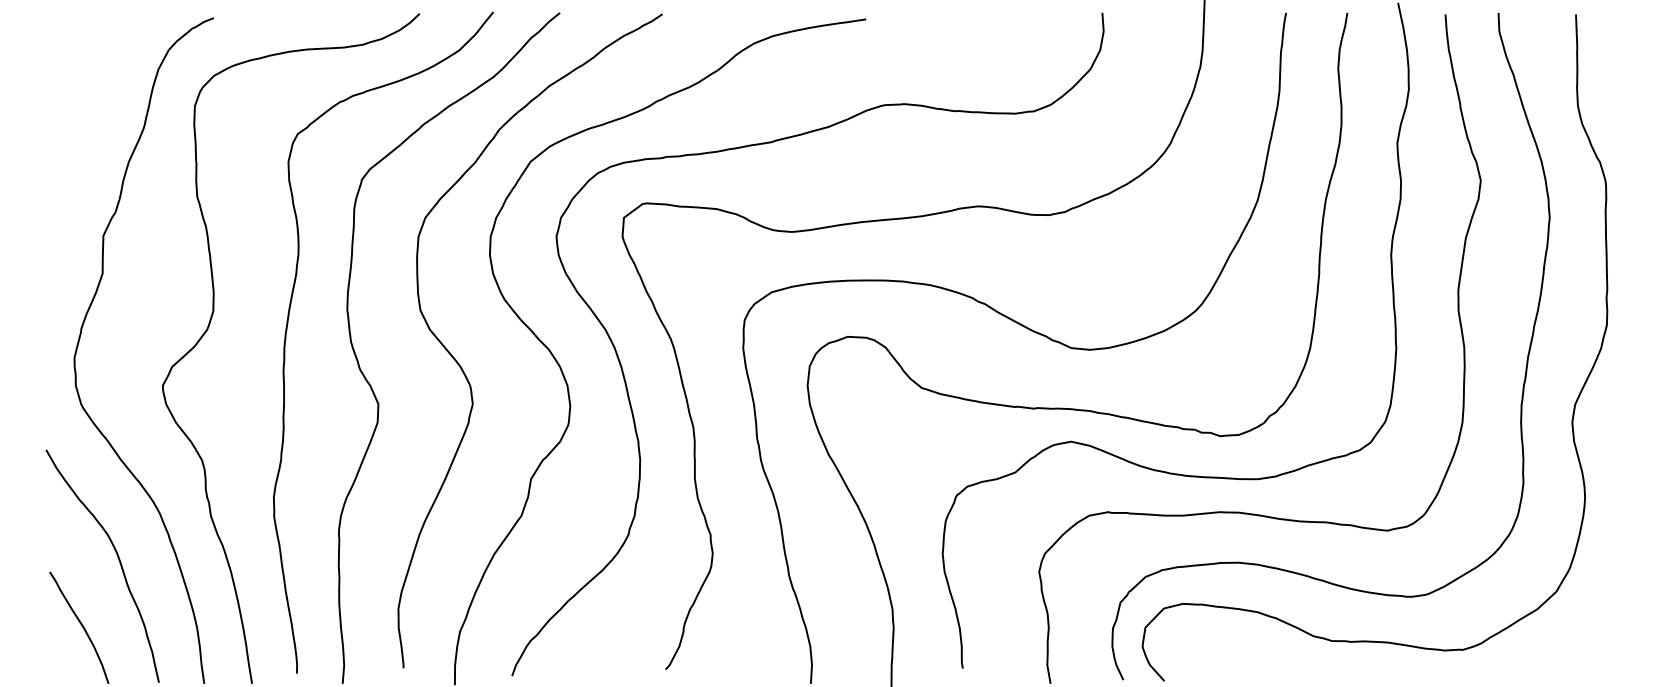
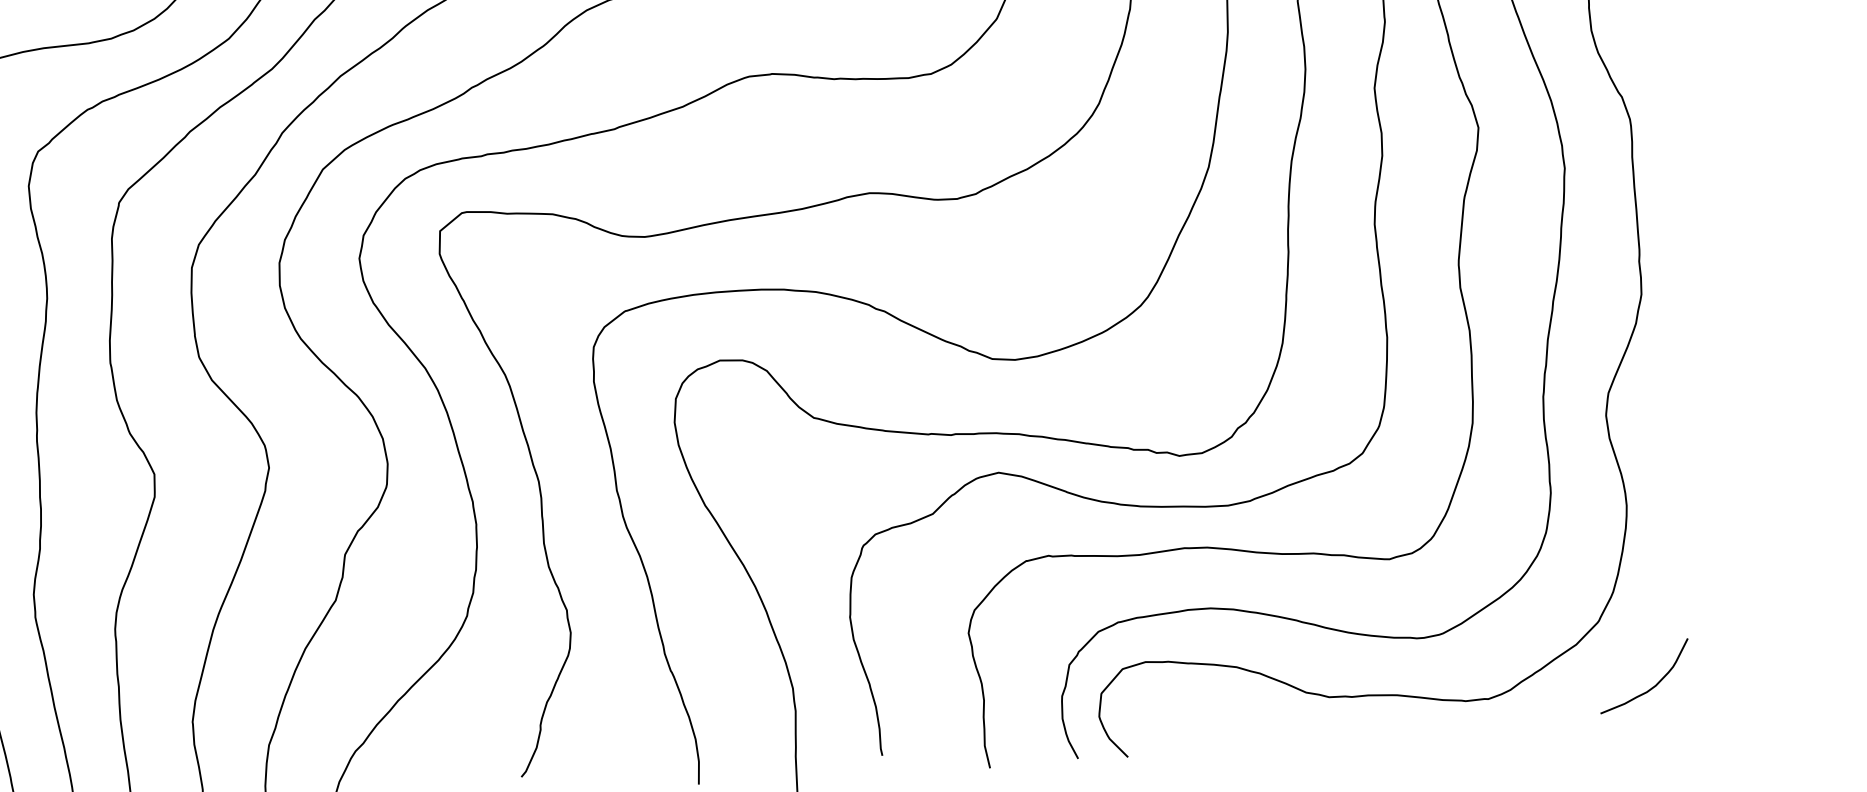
curve: (1598, 646) -> (1653, 685), added

